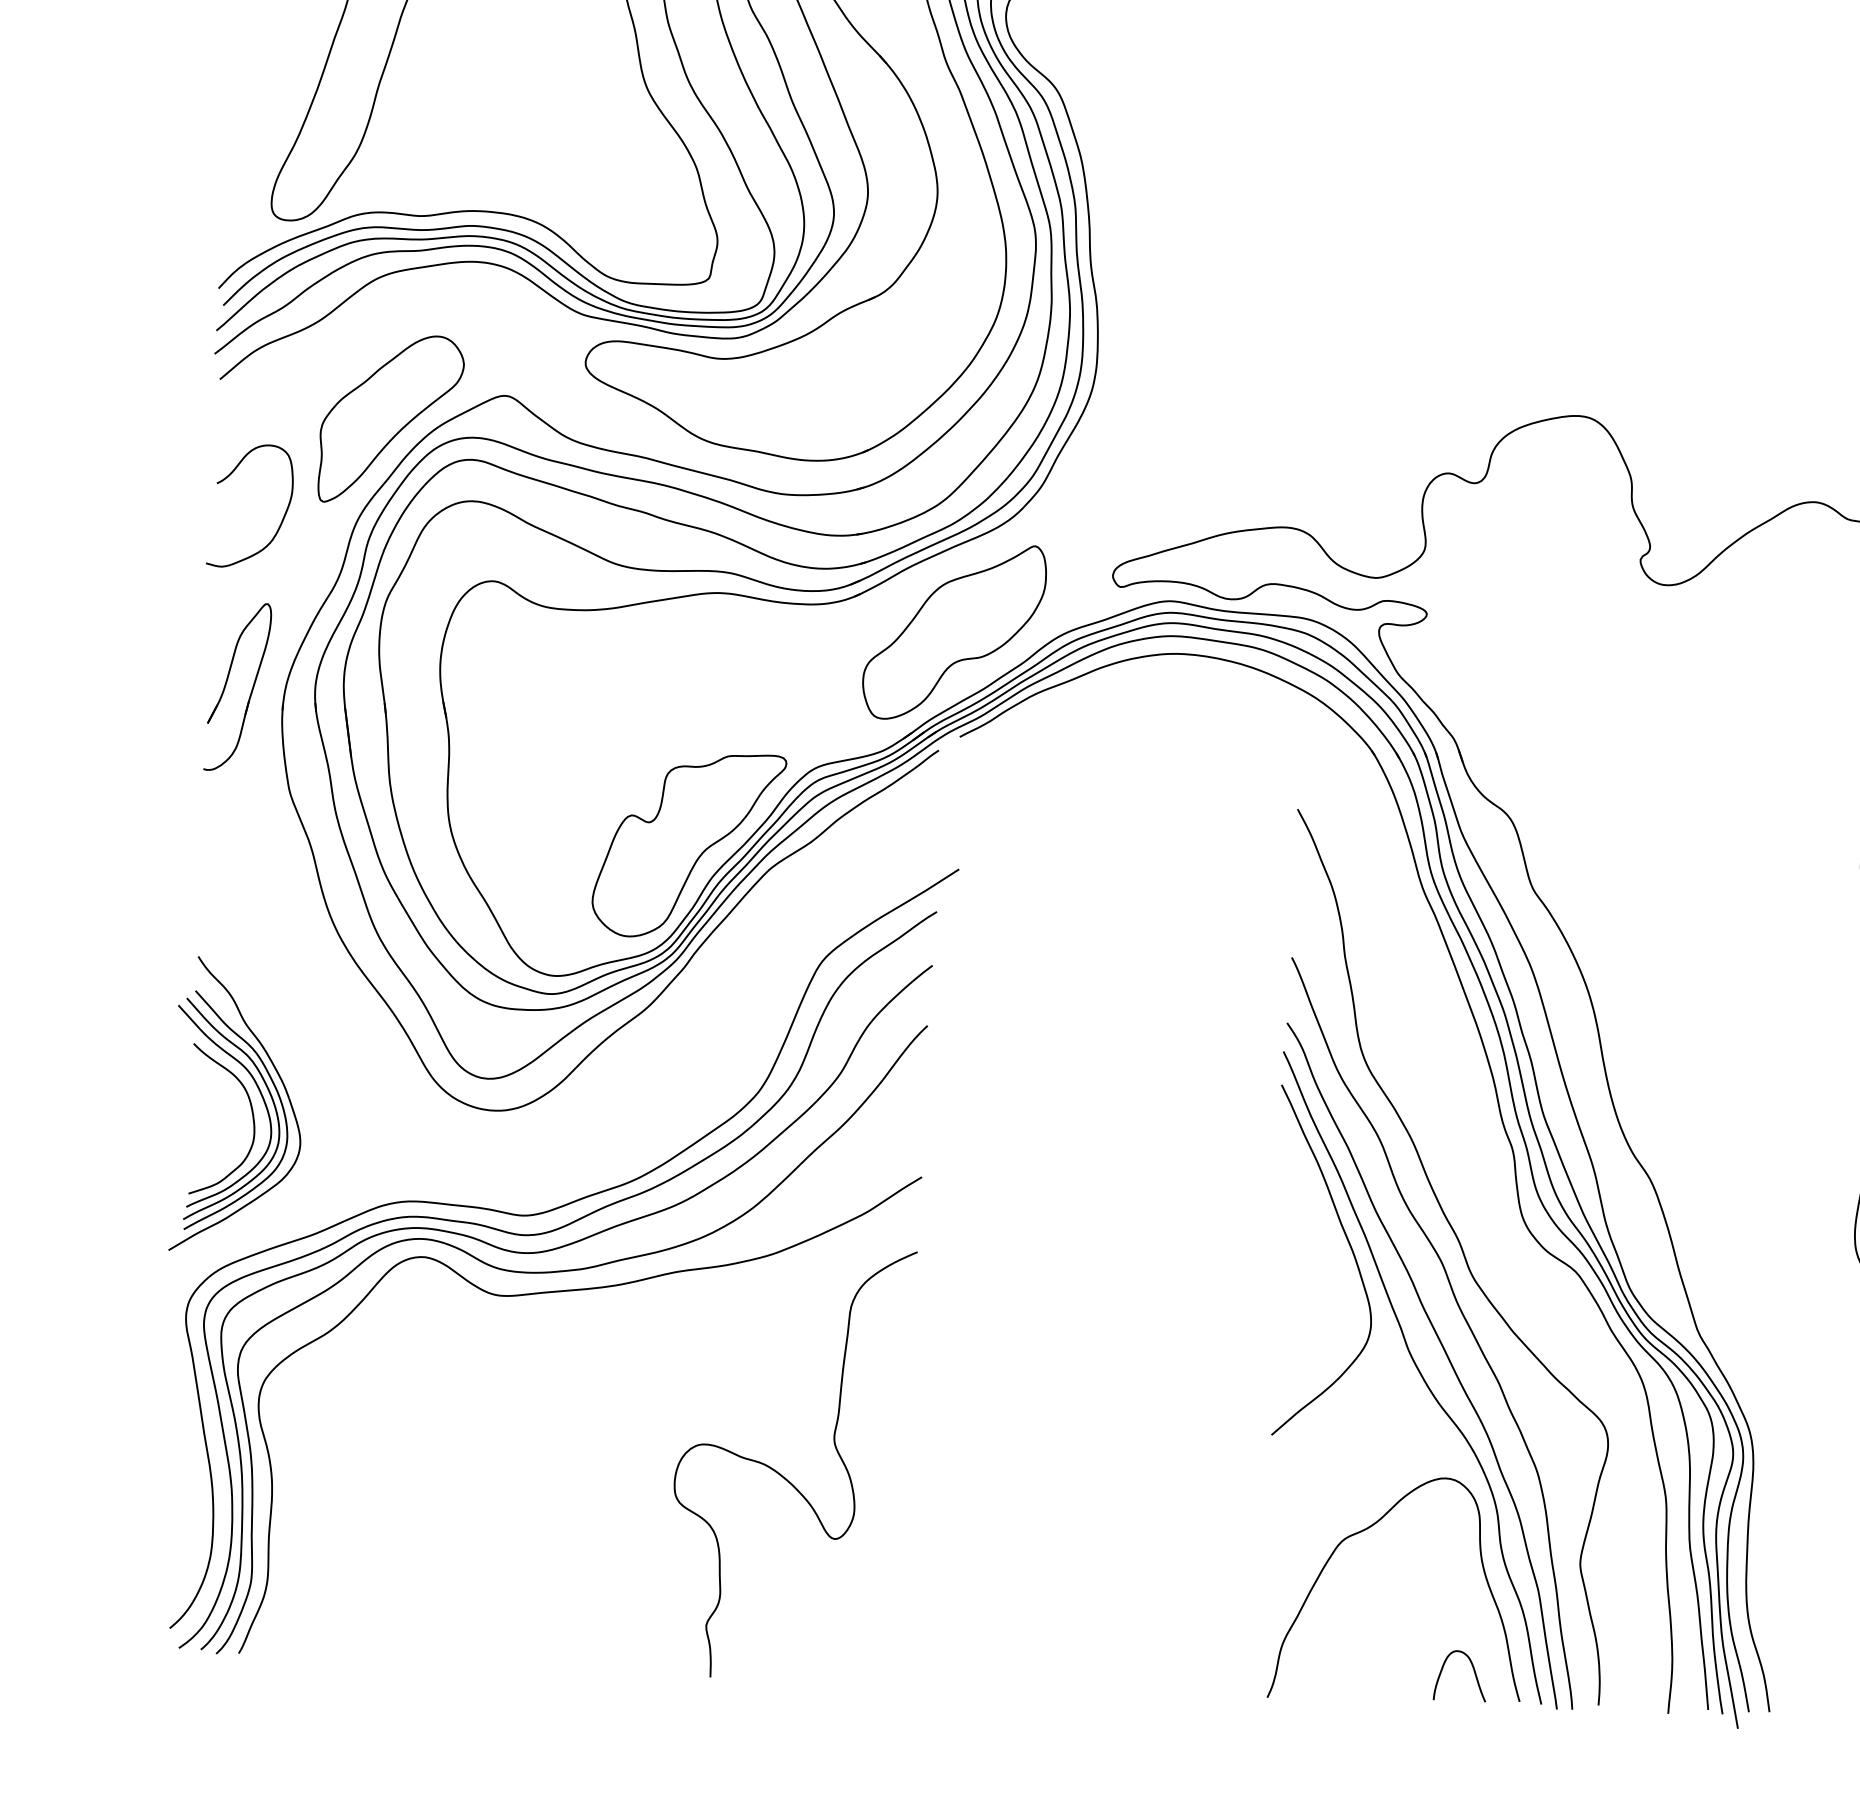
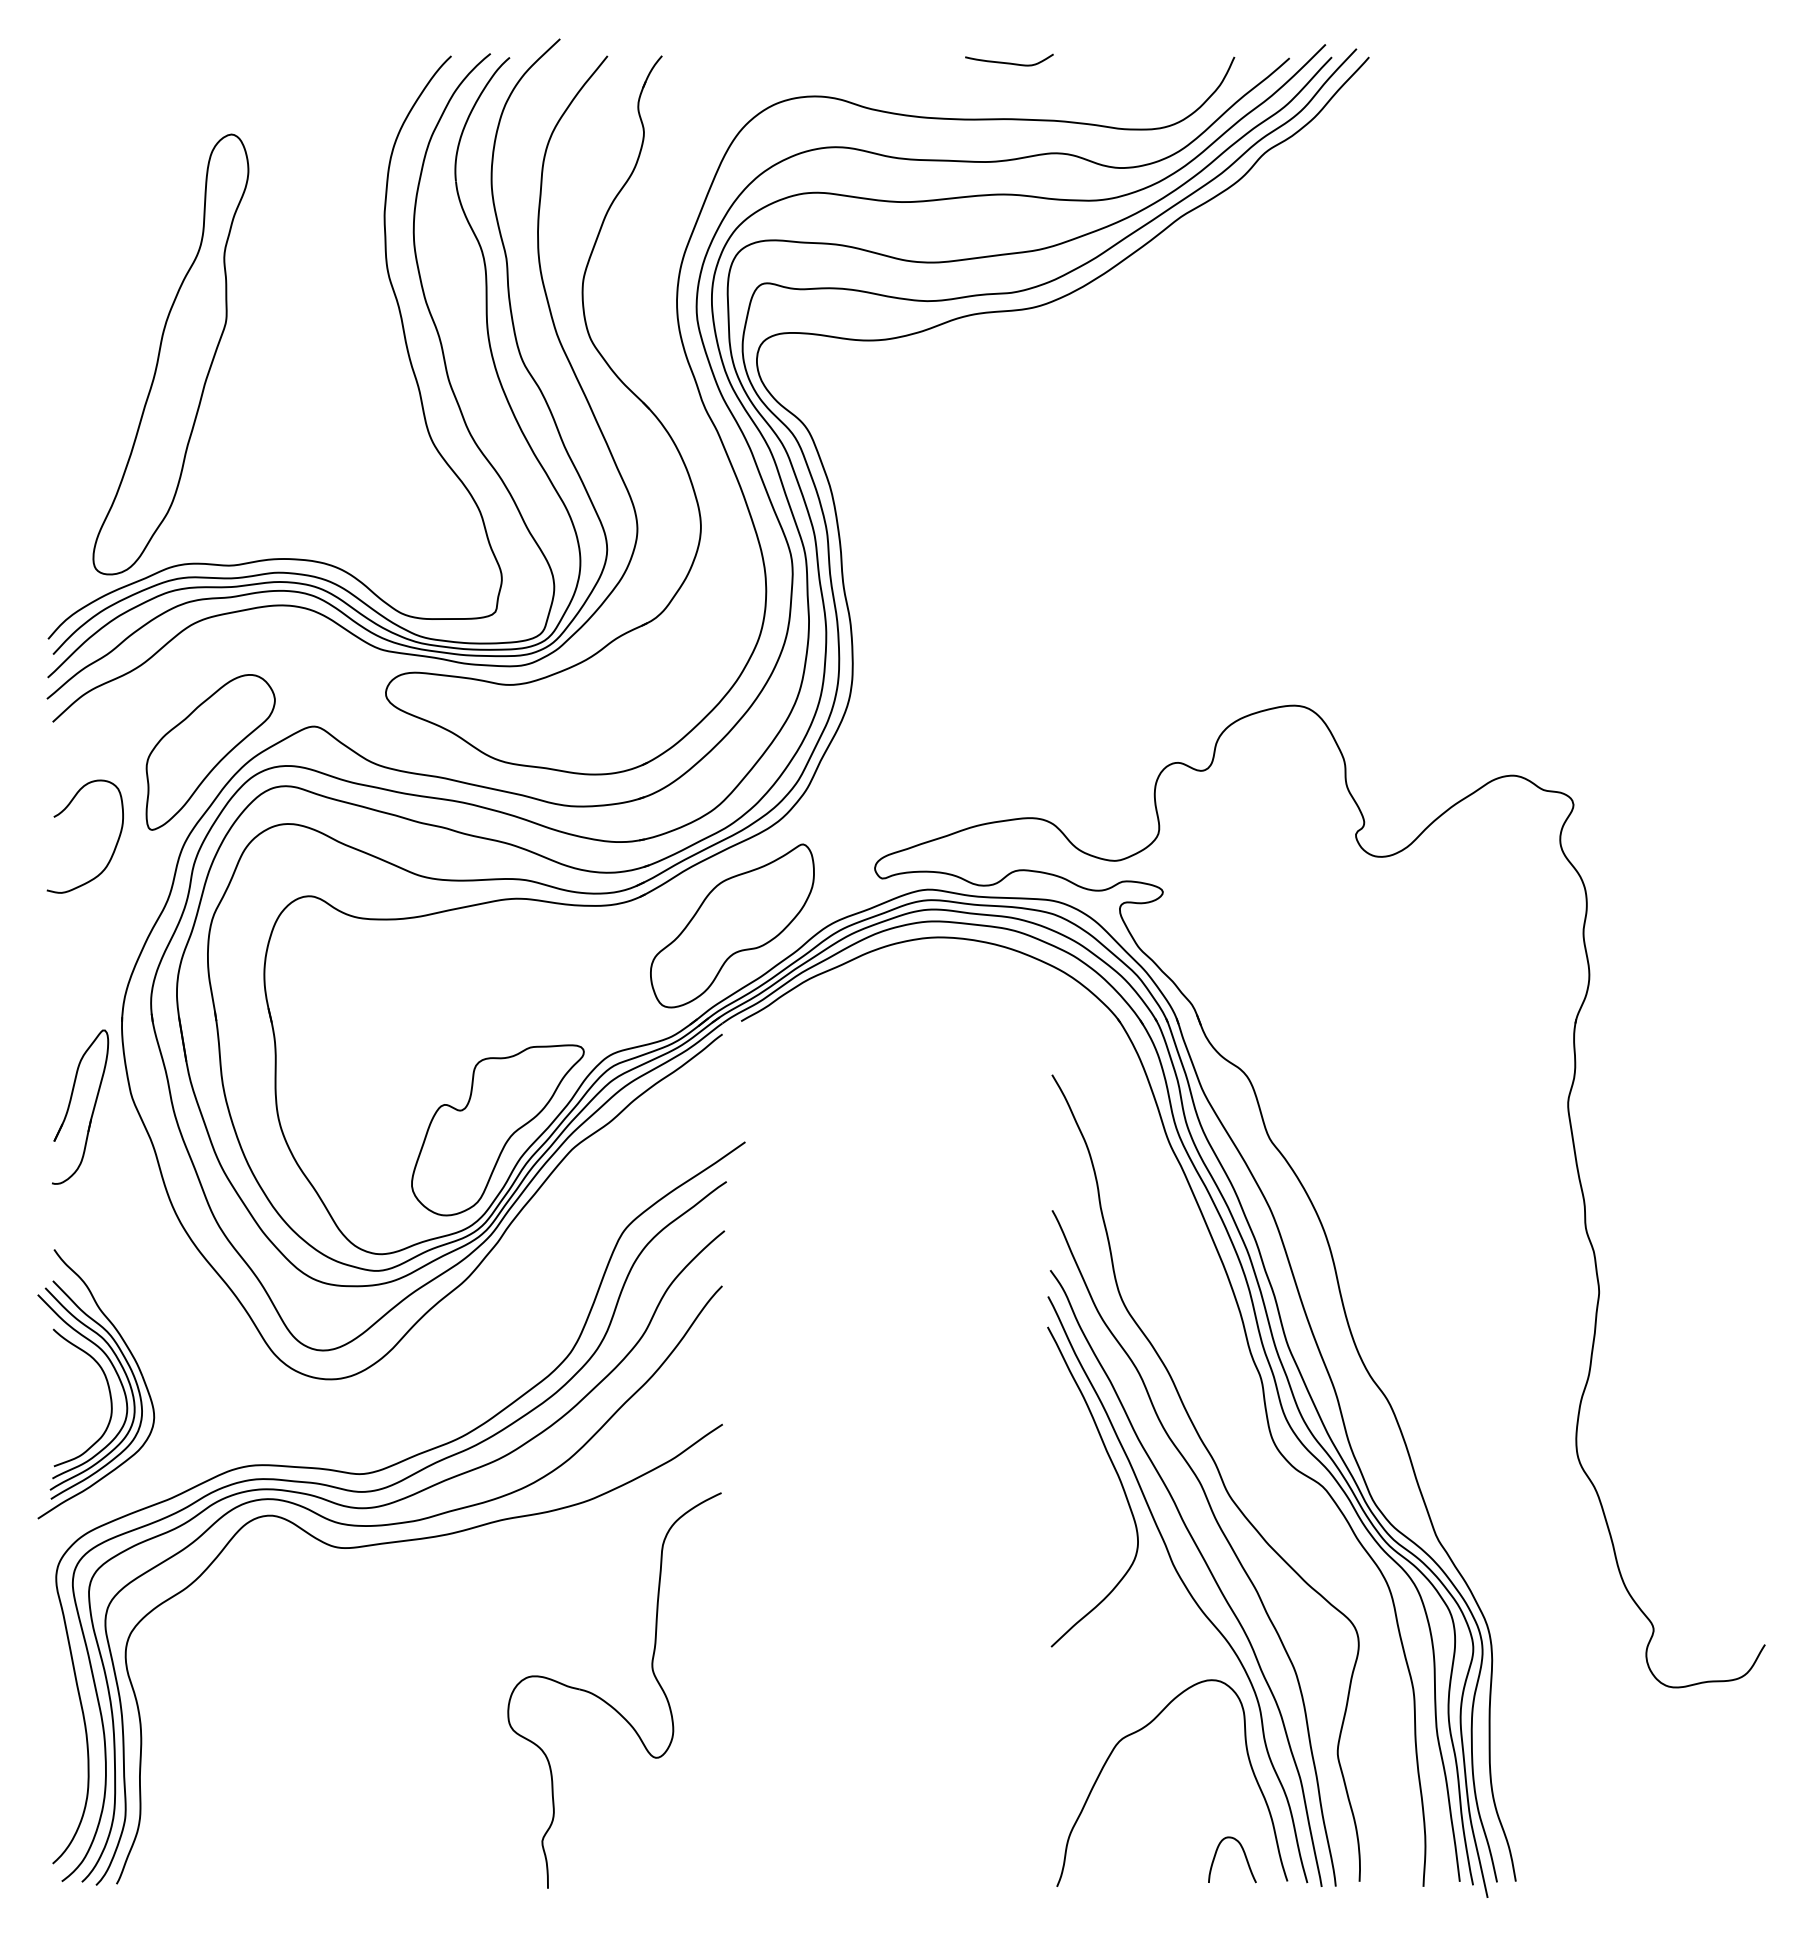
part: (227, 683) -> (70, 1104), moved

